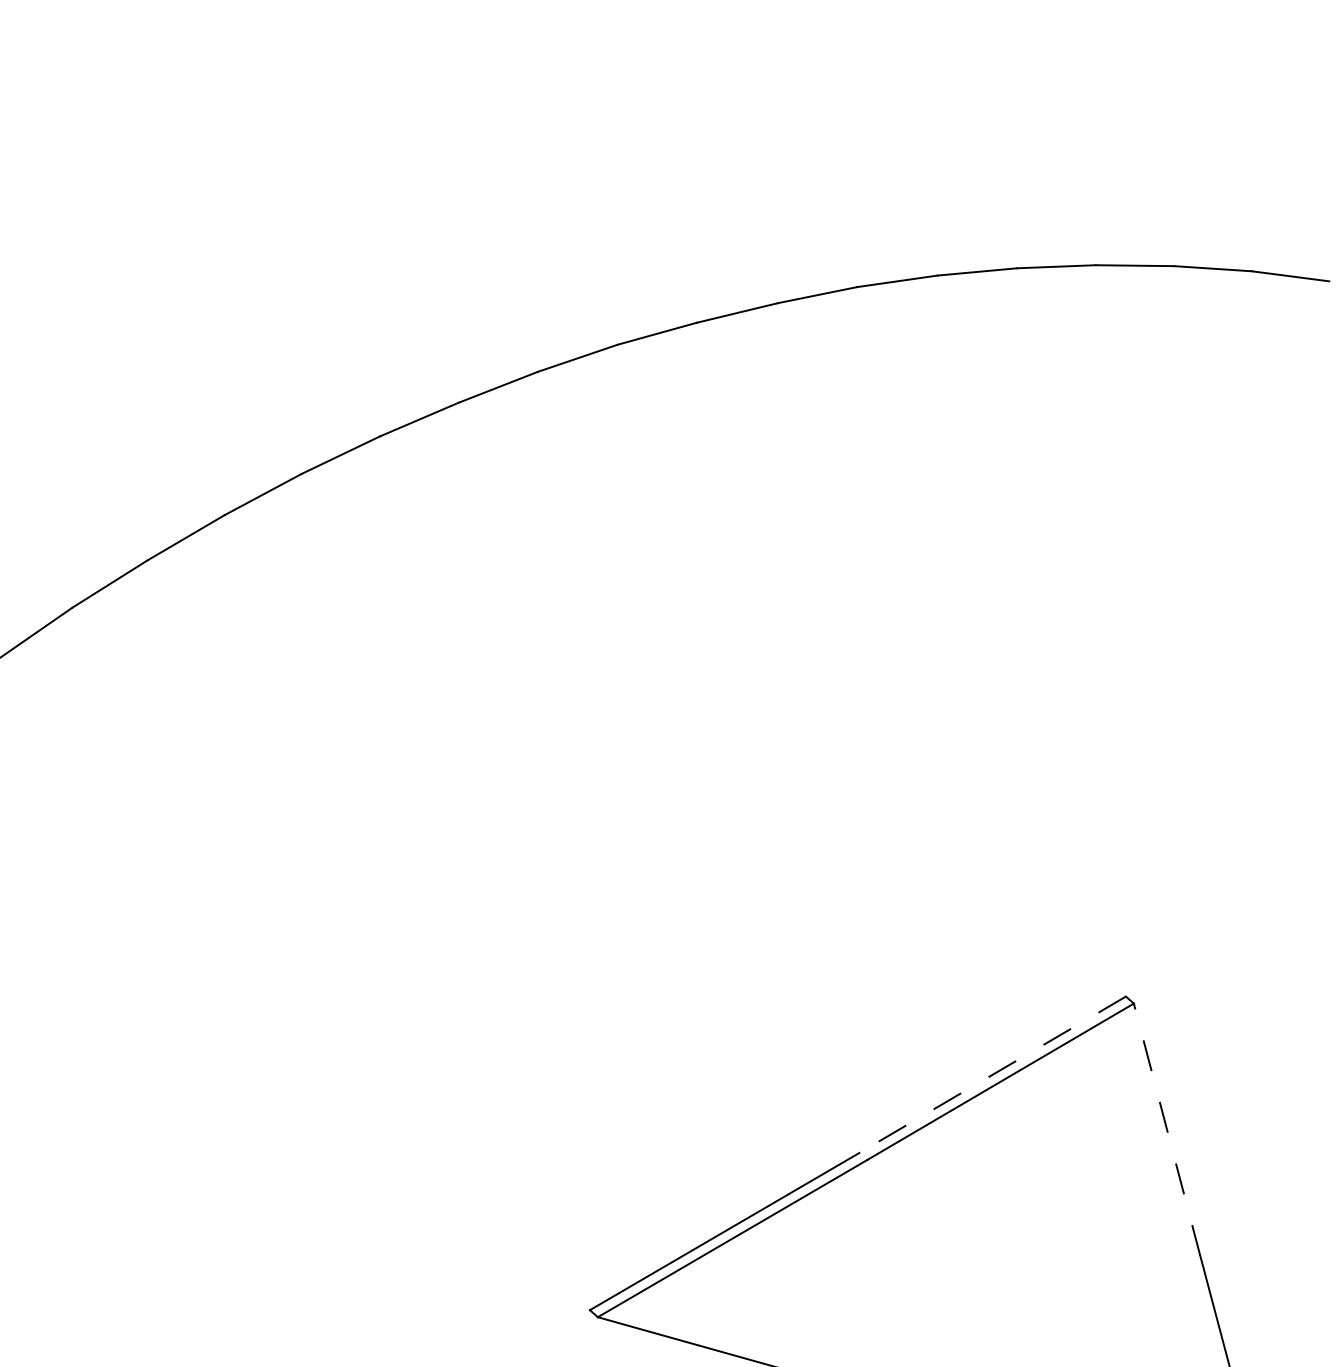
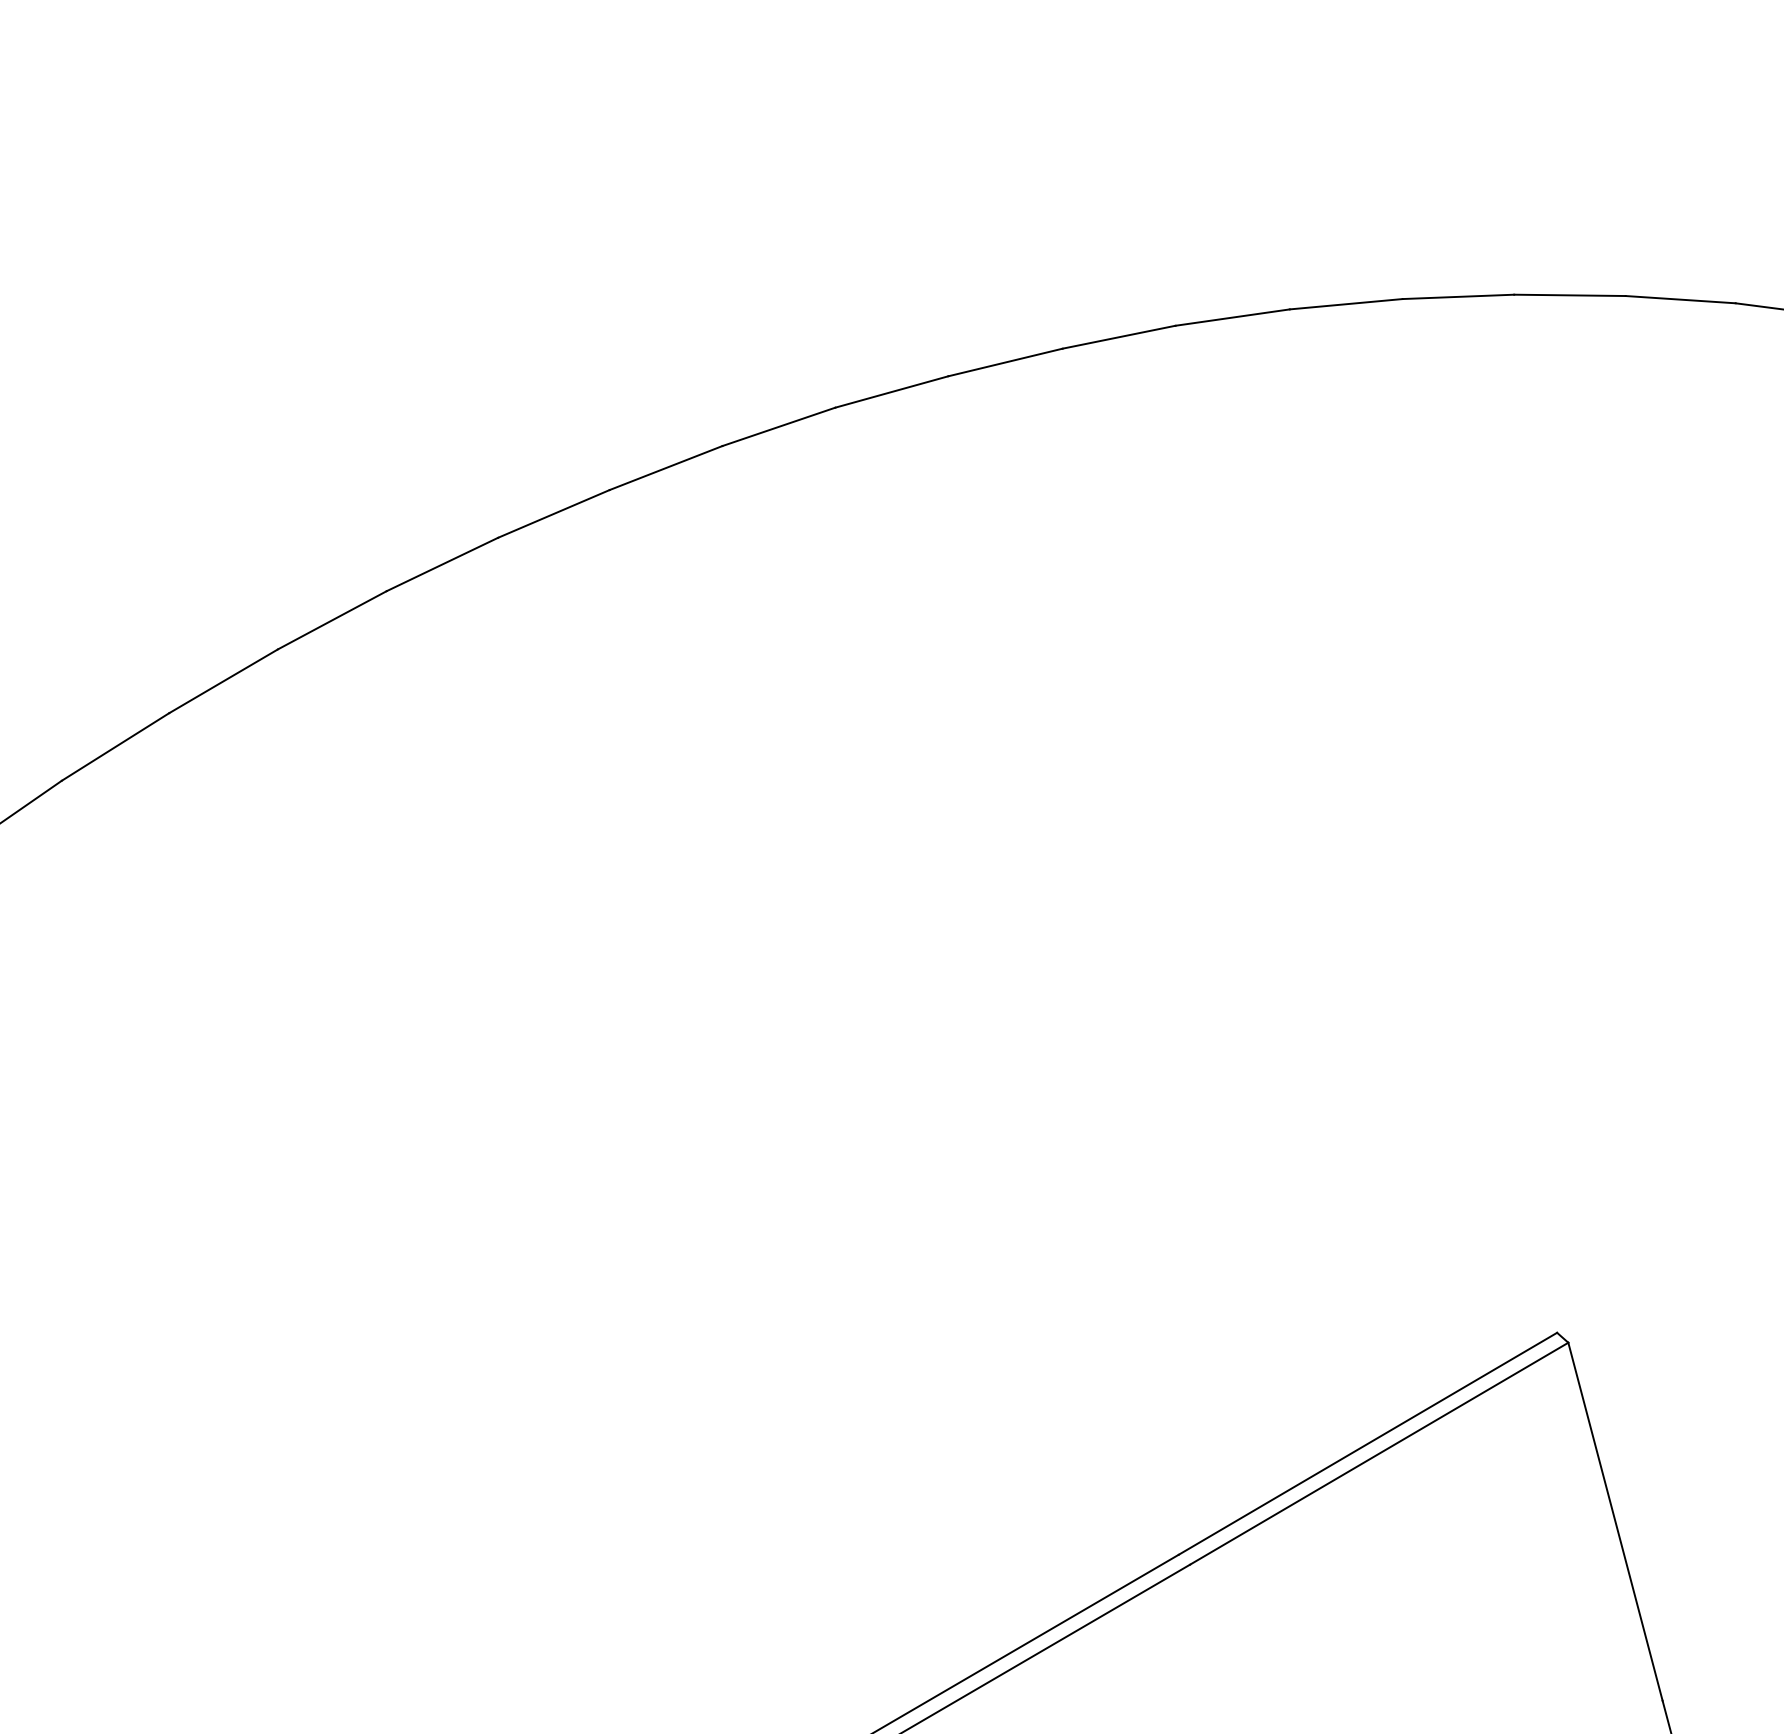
line: (992, 1074) -> (1367, 1443), dashed -> solid
line: (1166, 1129) -> (1614, 1521), dashed -> solid

